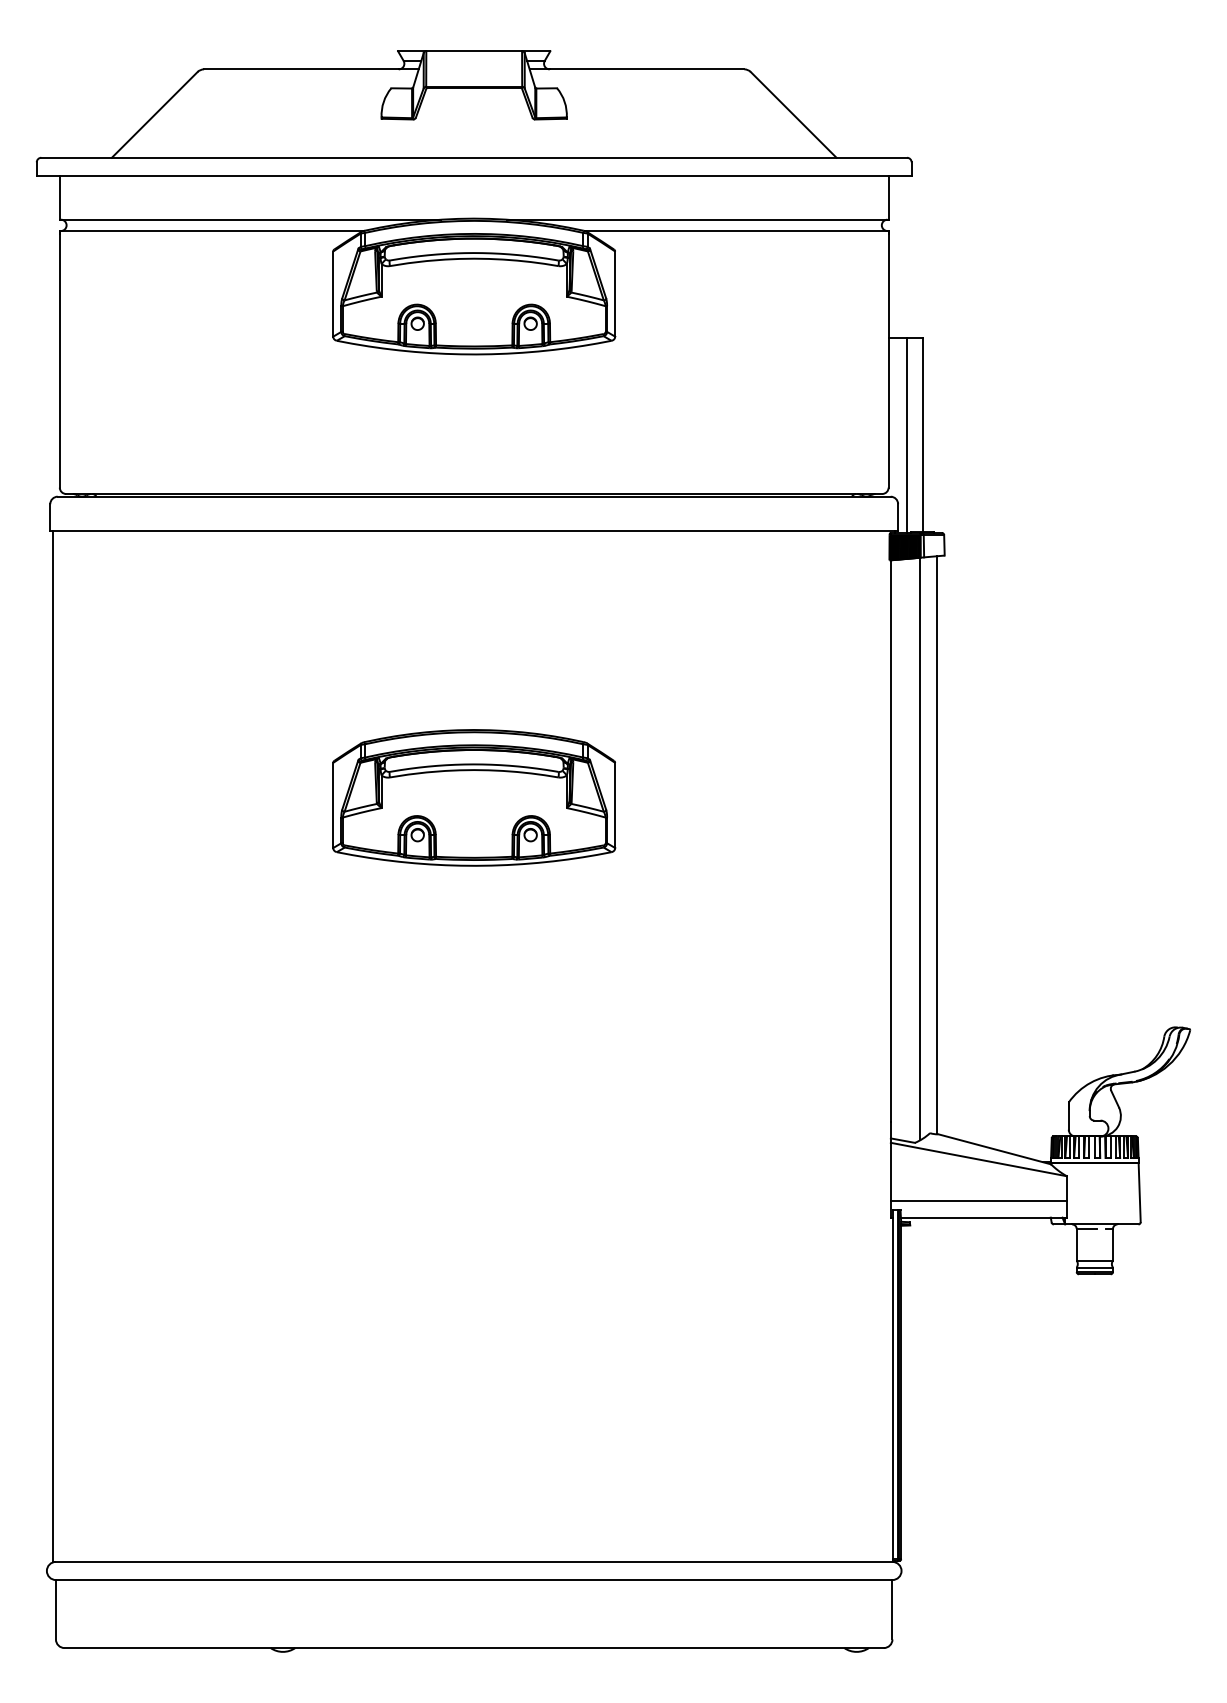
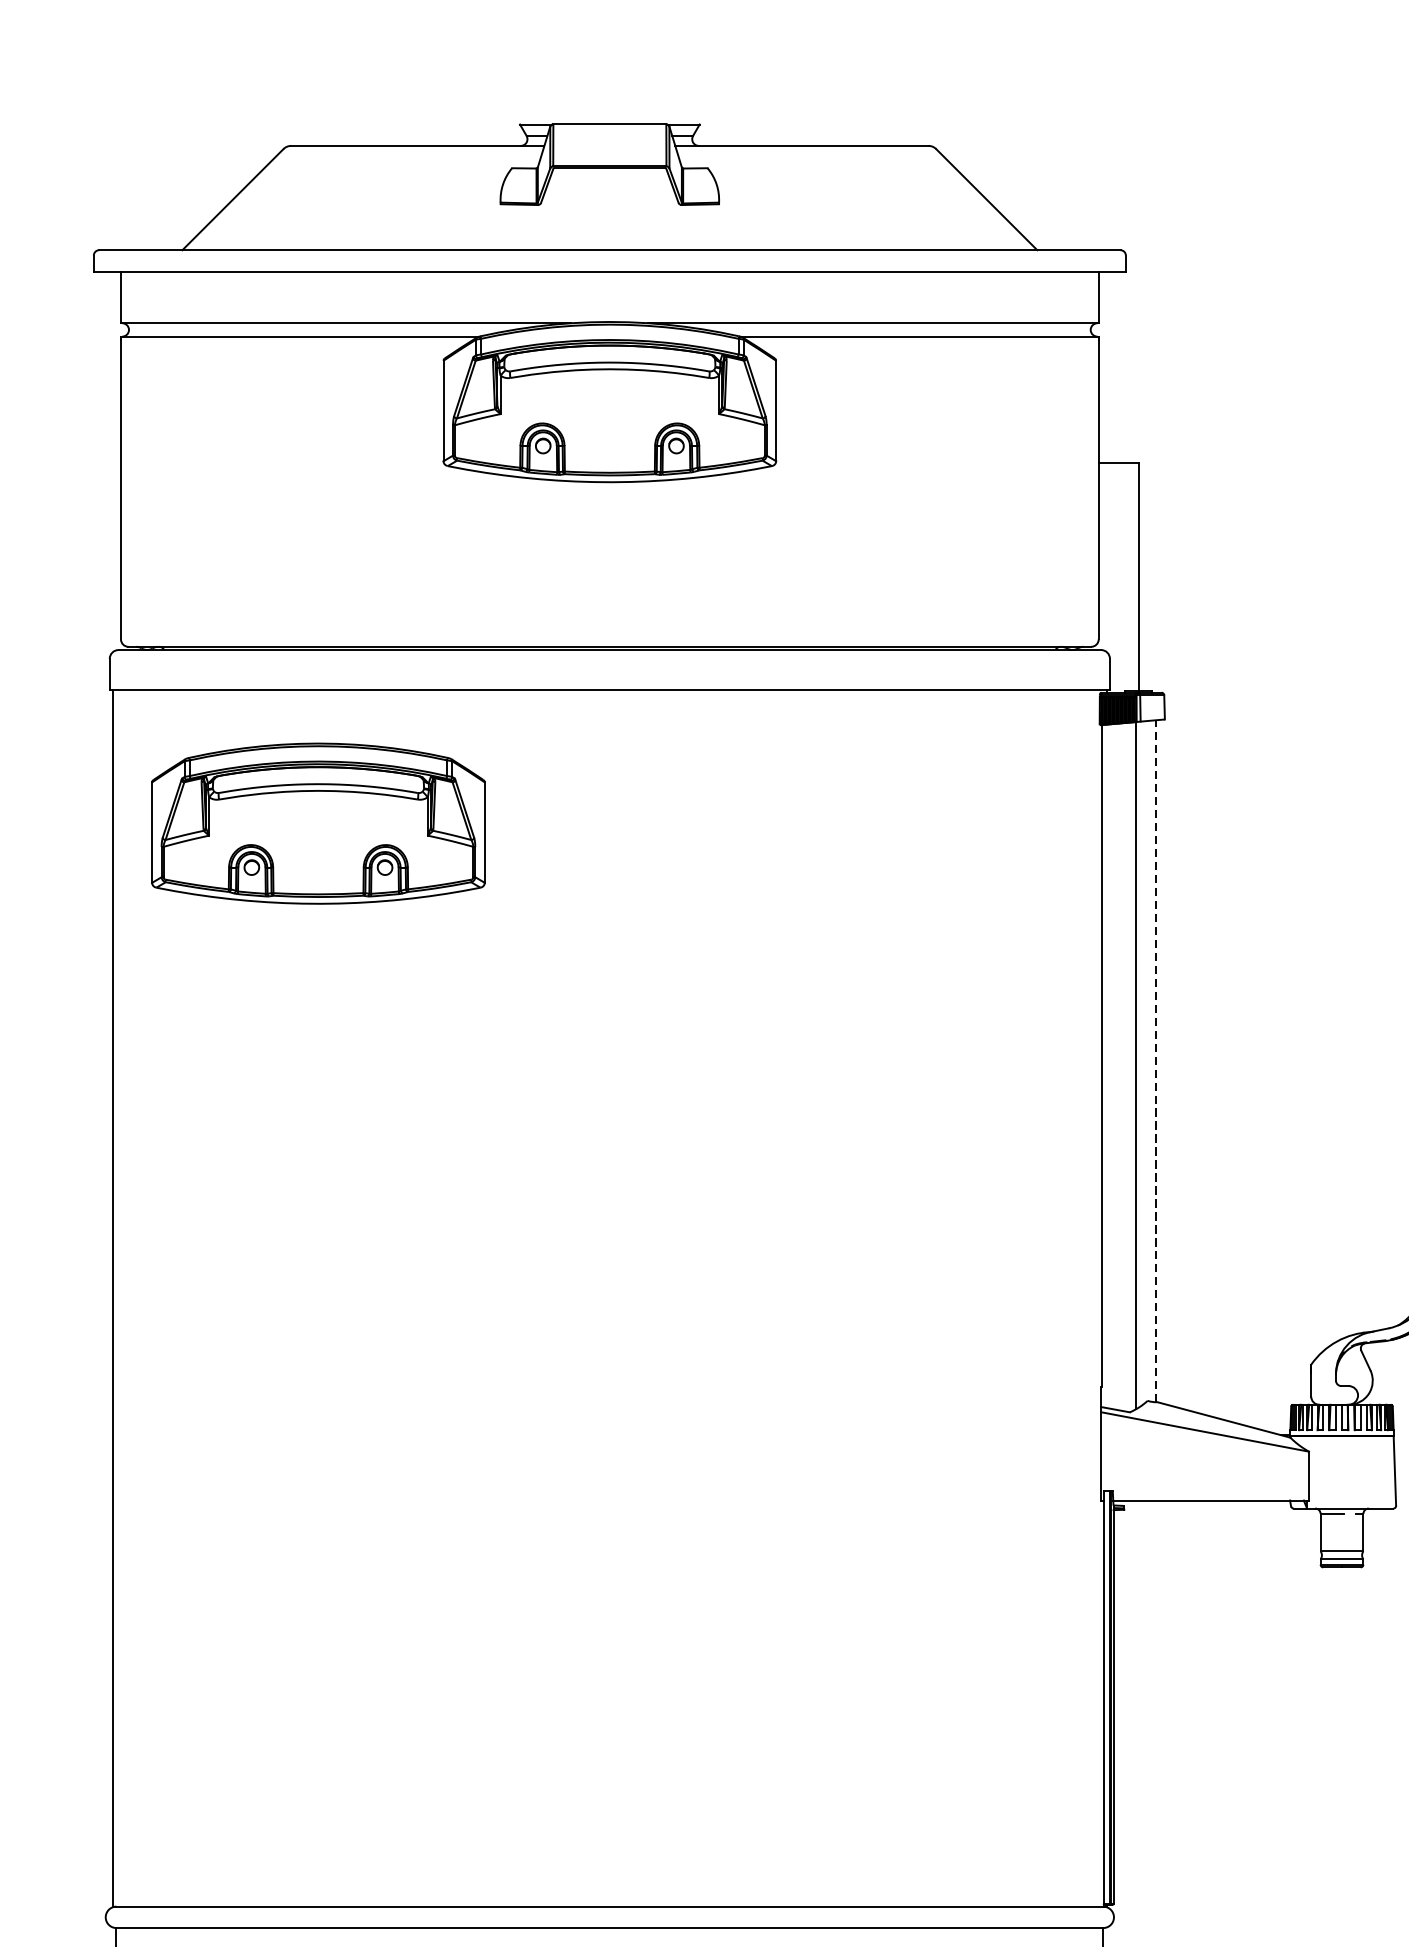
line: (907, 434) -> (1121, 576), removed
part: (474, 797) -> (318, 823), moved
line: (937, 844) -> (1156, 1060), solid -> dashed
line: (978, 1200) -> (1204, 1480), removed

